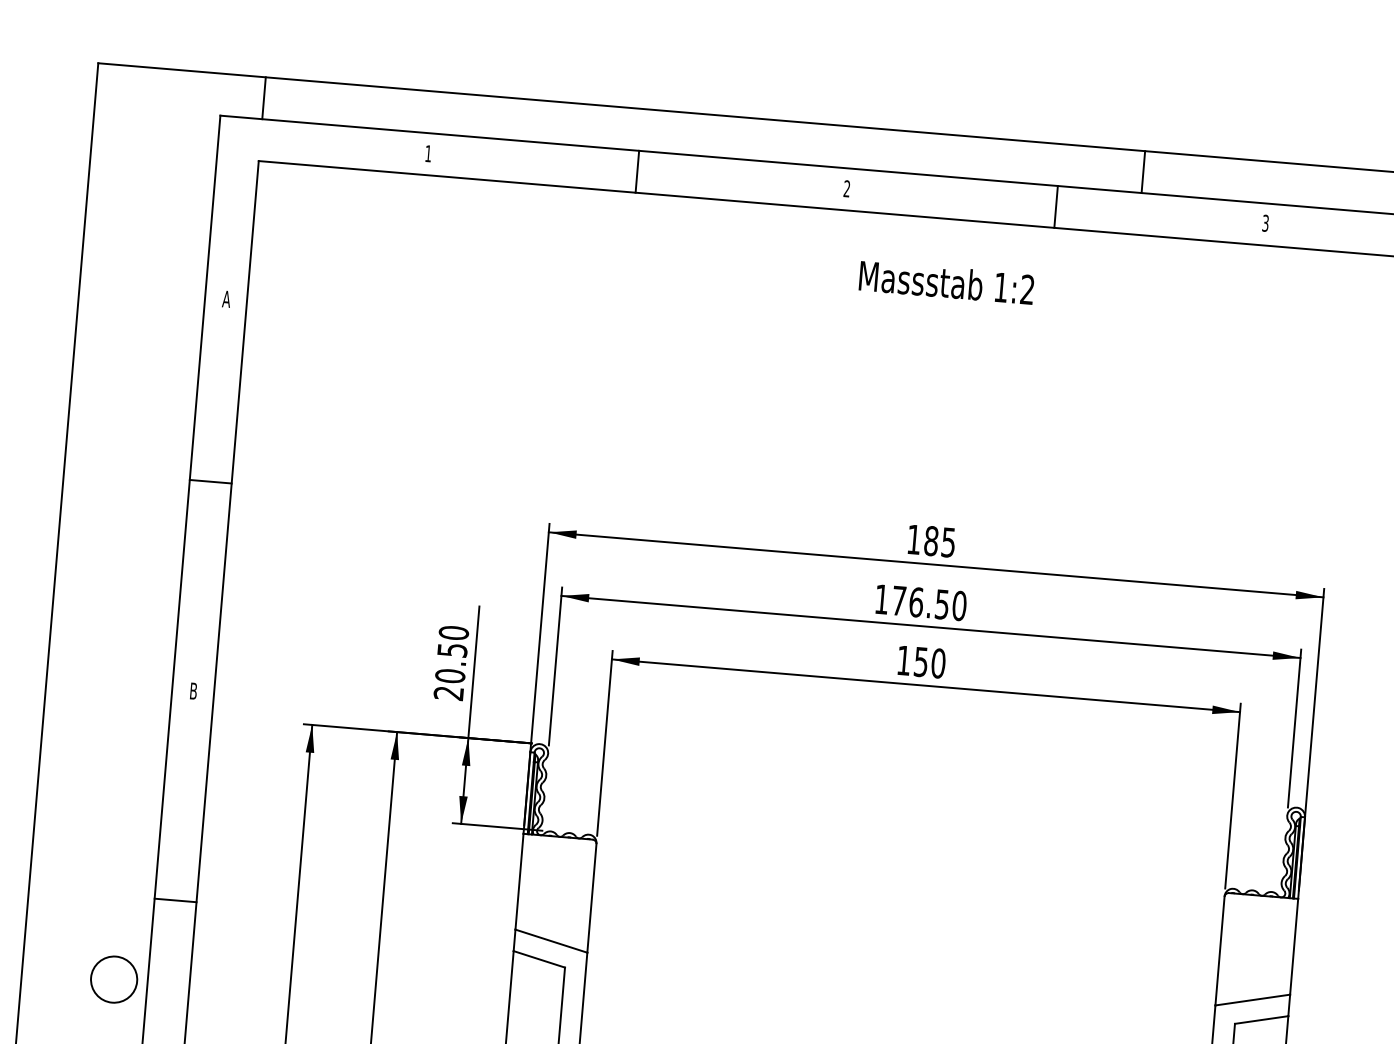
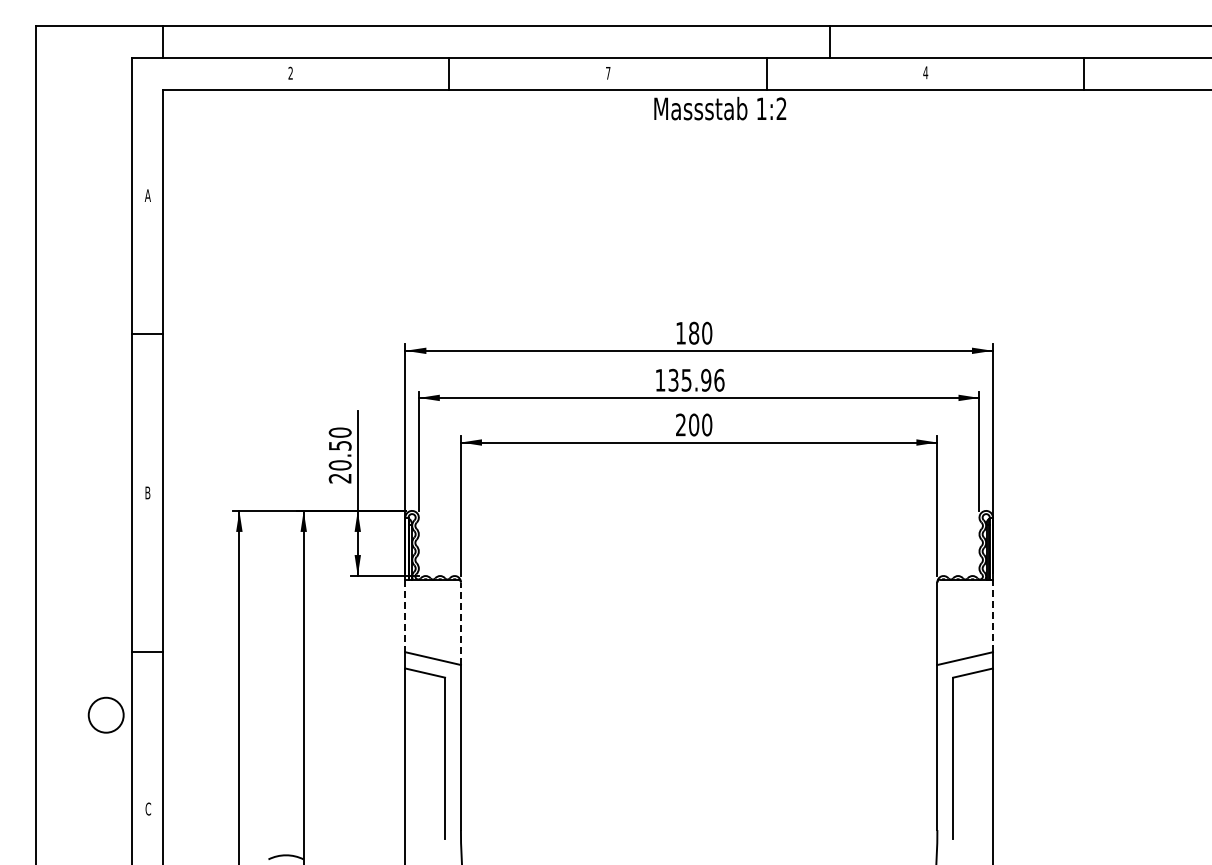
text: (428, 152) -> (290, 72), 1 -> 2
text: (847, 187) -> (608, 72), 2 -> 7
text: (1265, 222) -> (925, 72), 3 -> 4
text: (947, 282) -> (720, 108), moved
text: (949, 541) -> (707, 332), 185 -> 180
text: (929, 602) -> (696, 379), 176.50 -> 135.96
text: (912, 660) -> (687, 424), 150 -> 200
line: (519, 882) -> (405, 616), solid -> dashed
line: (591, 897) -> (460, 623), solid -> dashed
line: (1293, 946) -> (992, 615), solid -> dashed

